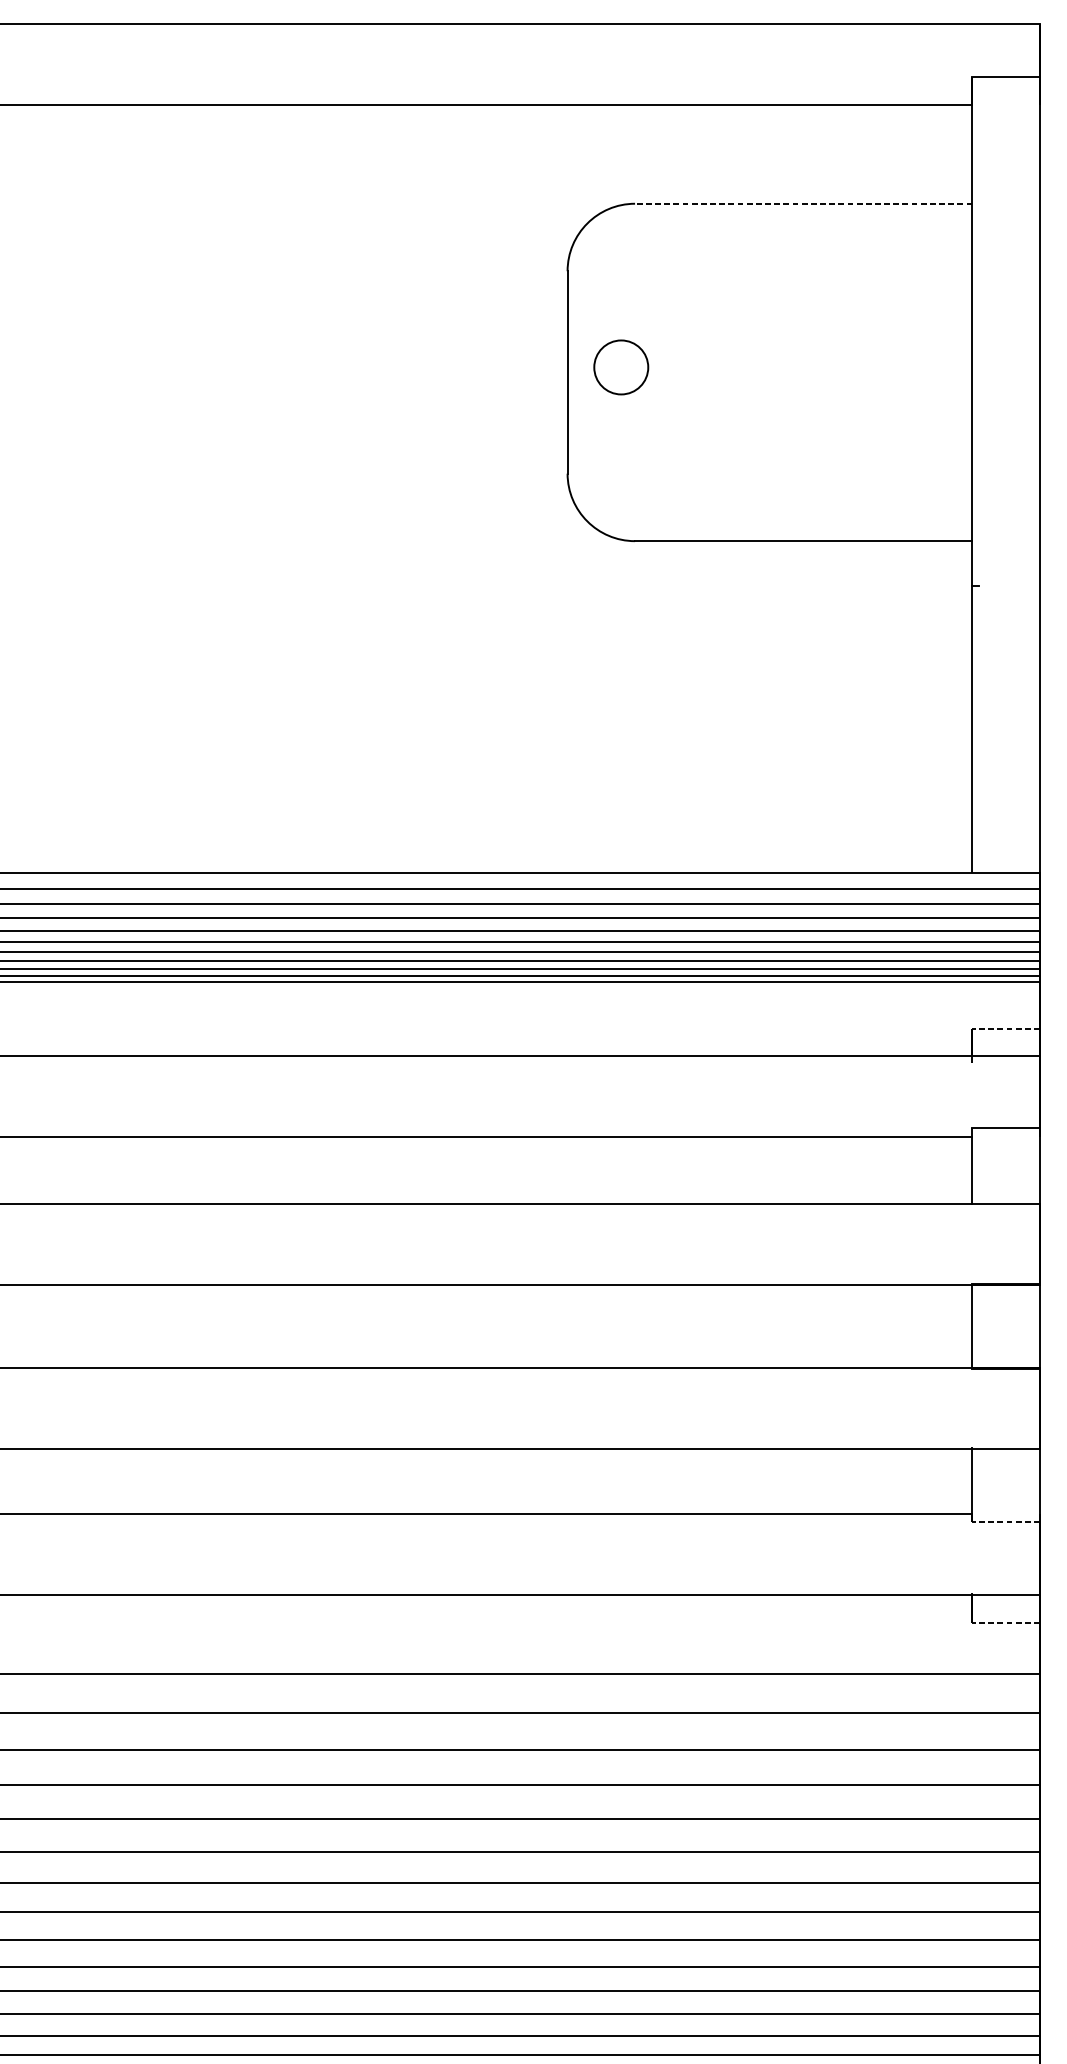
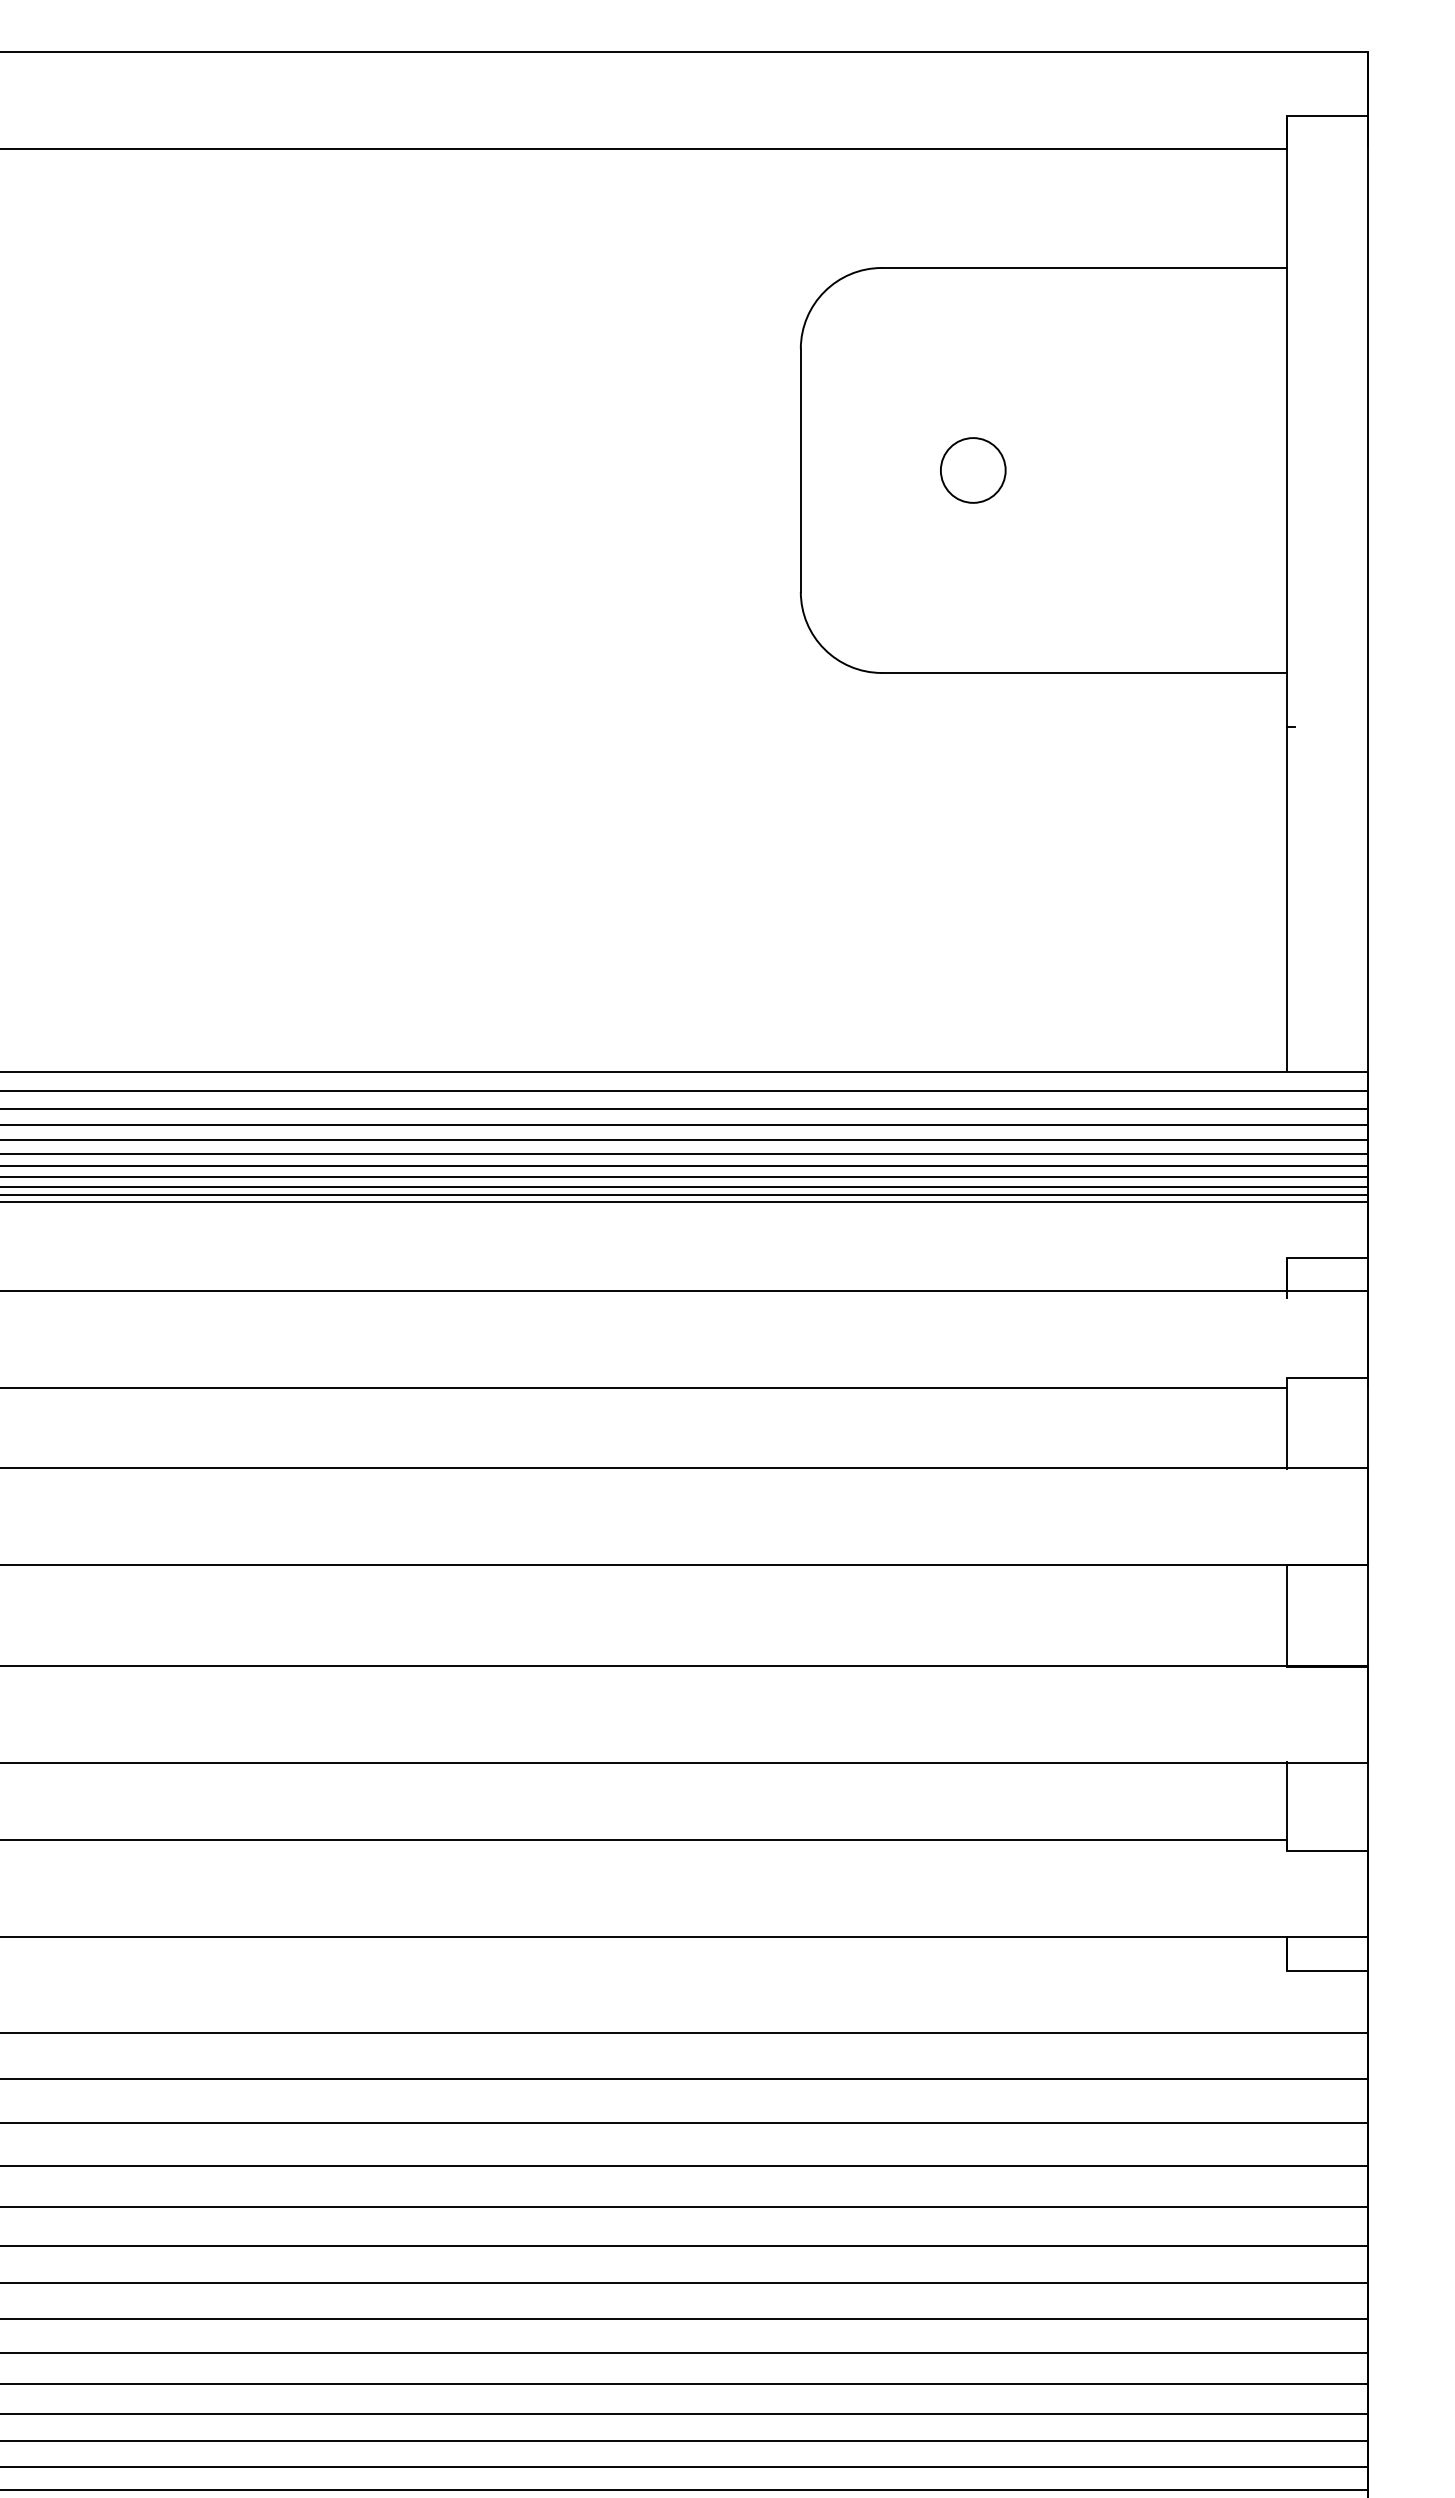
line: (803, 203) -> (1083, 267), dashed -> solid
circle: (621, 367) -> (973, 470), moved
line: (1005, 1028) -> (1326, 1258), dashed -> solid
line: (1005, 1522) -> (1326, 1850), dashed -> solid
line: (1005, 1622) -> (1326, 1971), dashed -> solid

